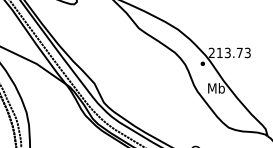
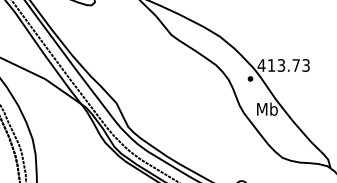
text: (211, 52) -> (261, 64), 213.73 -> 413.73

